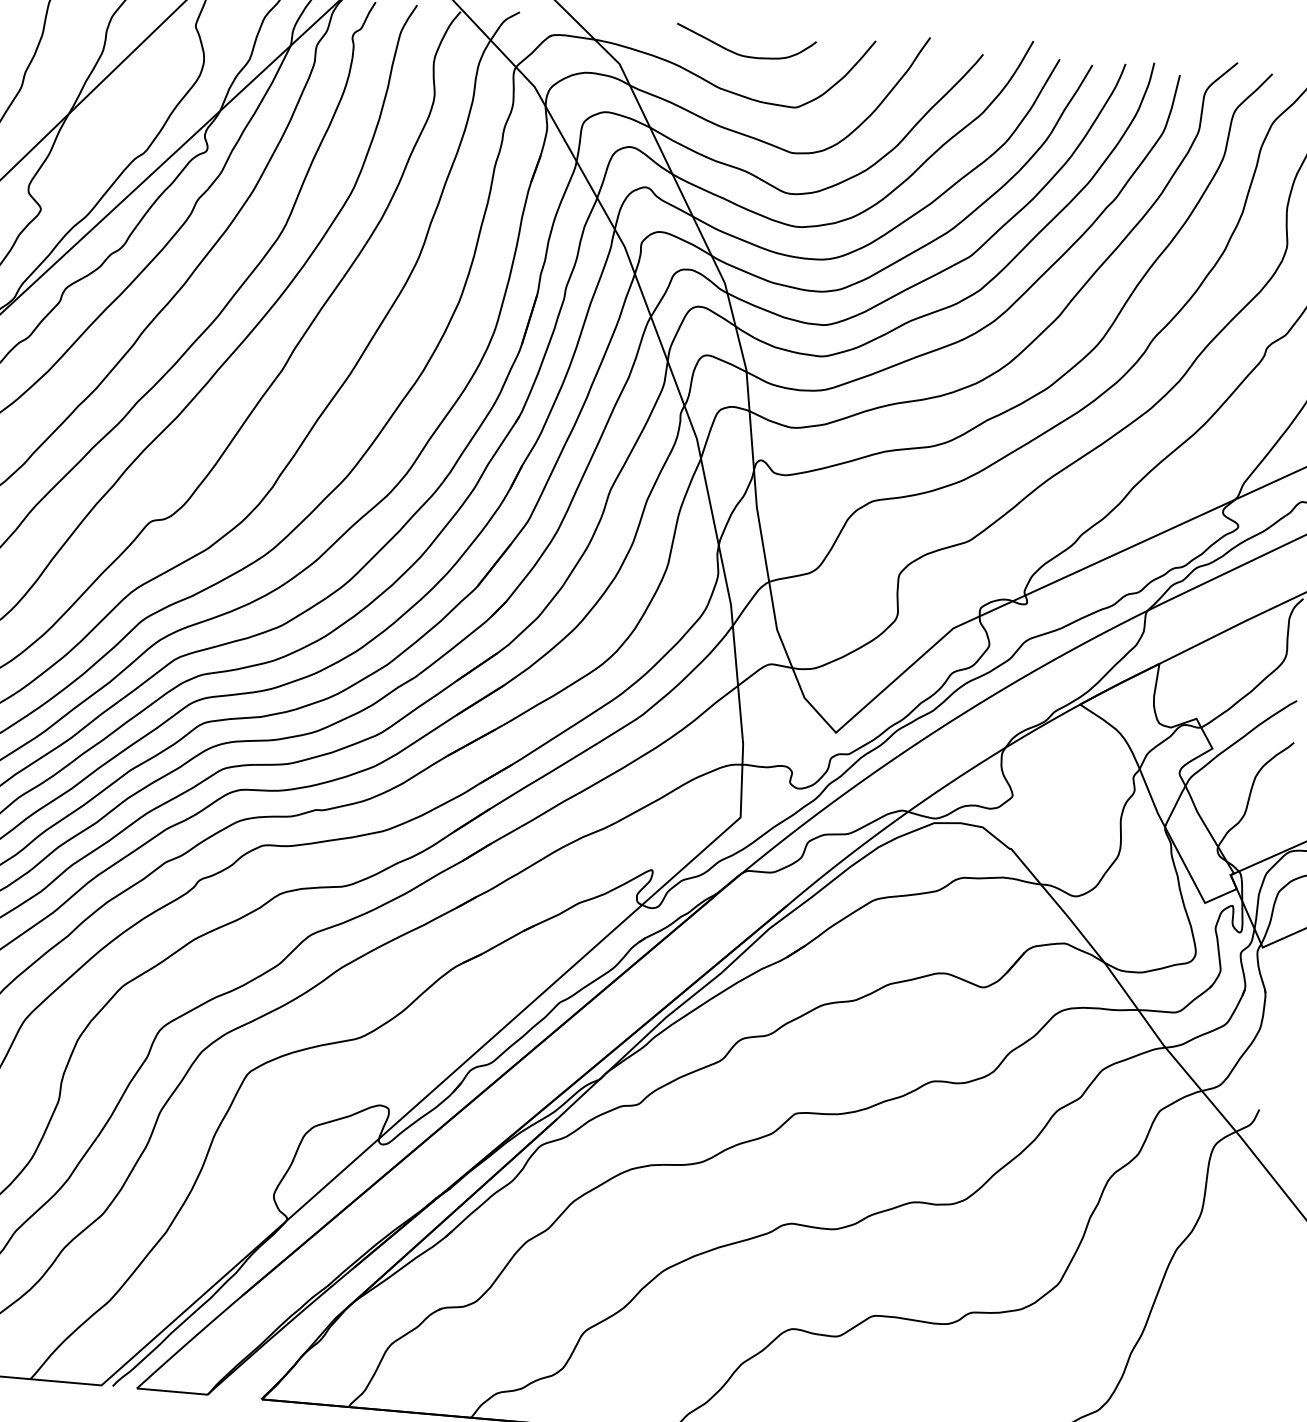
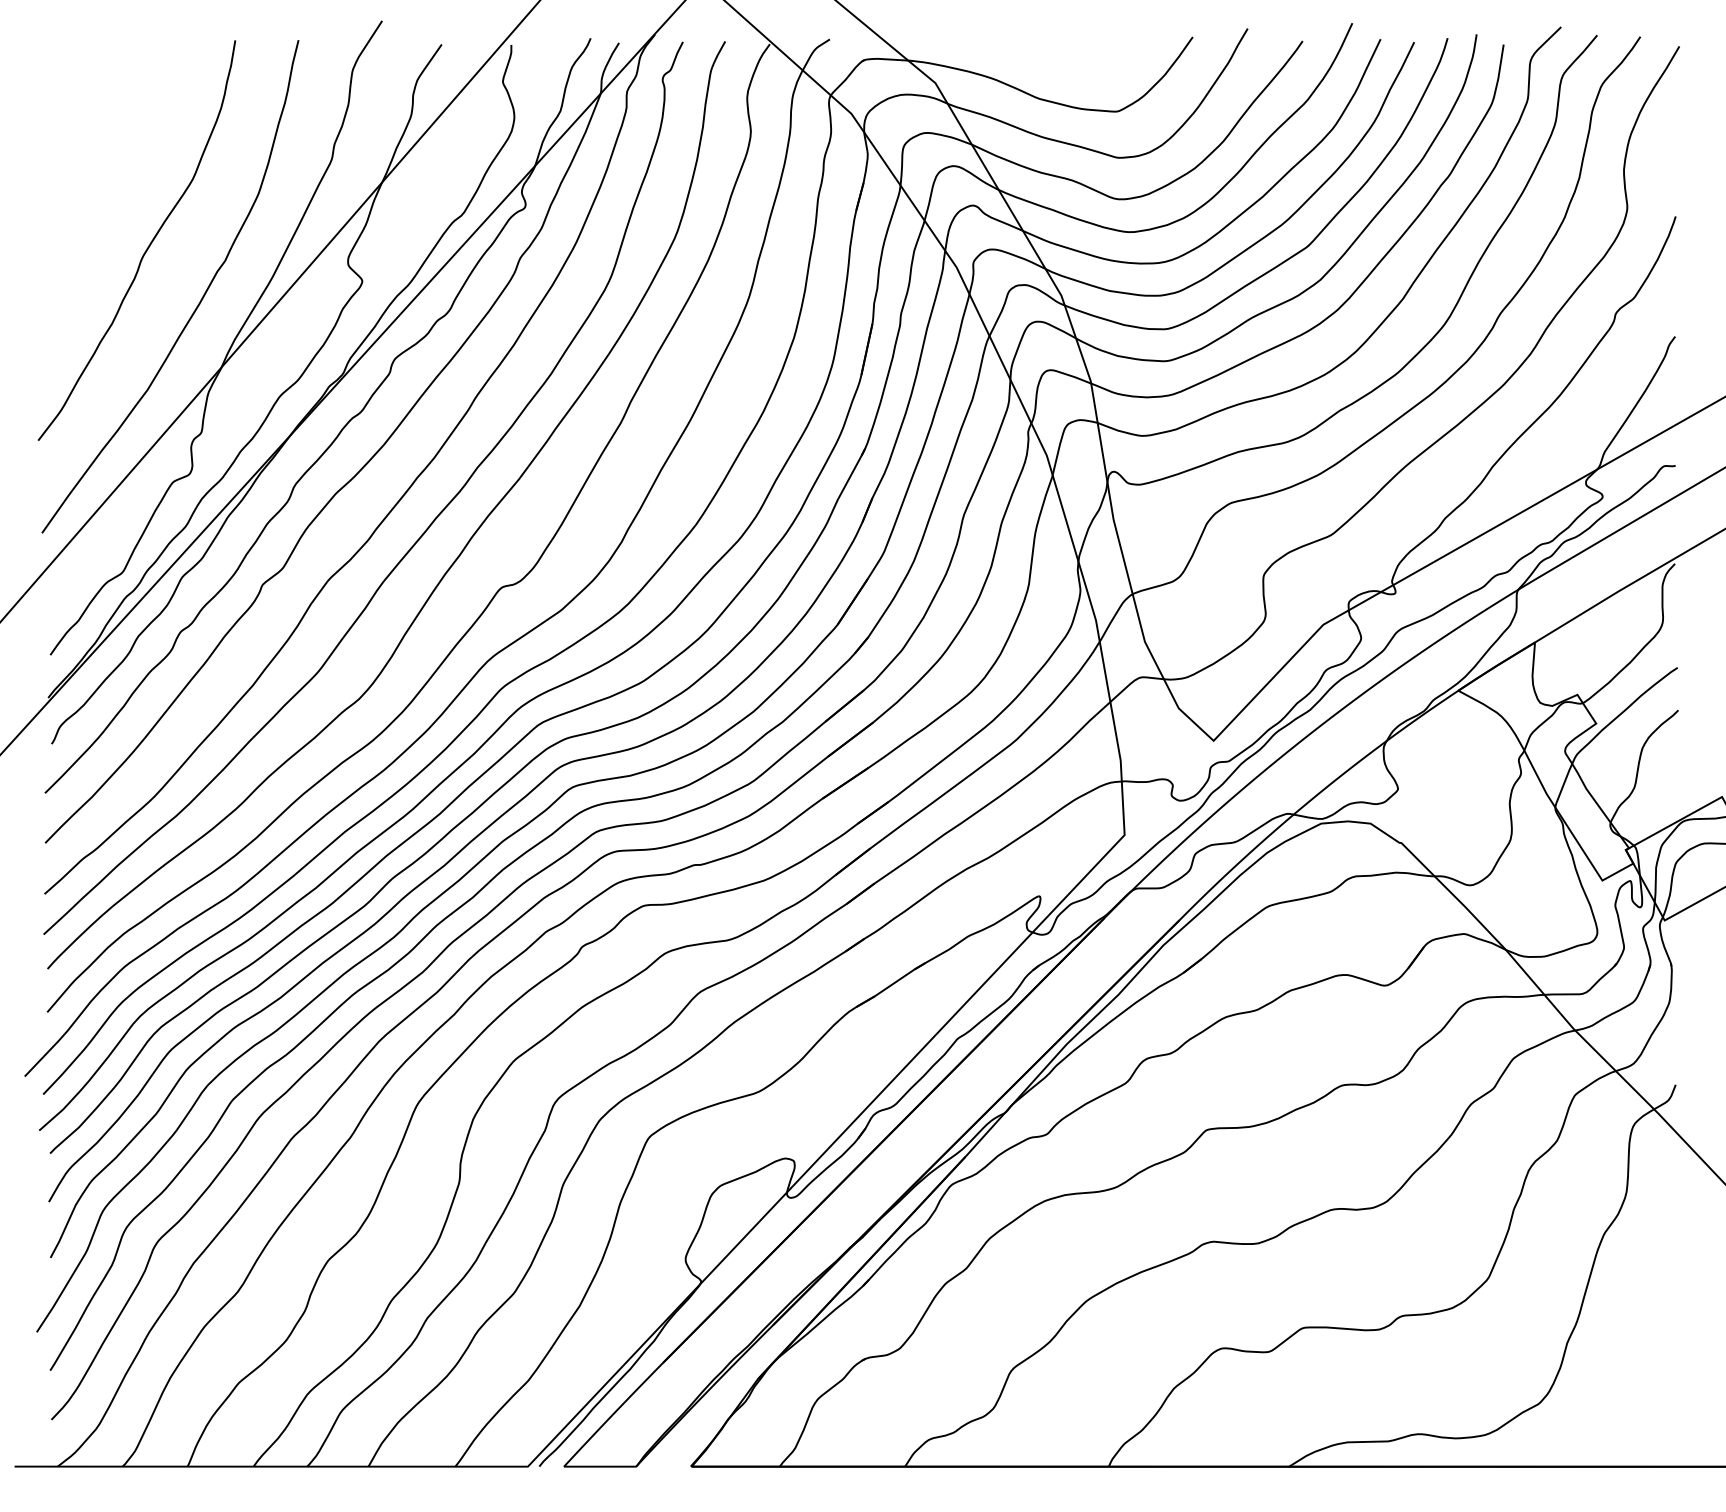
curve: (742, 54) -> (1058, 62), removed

